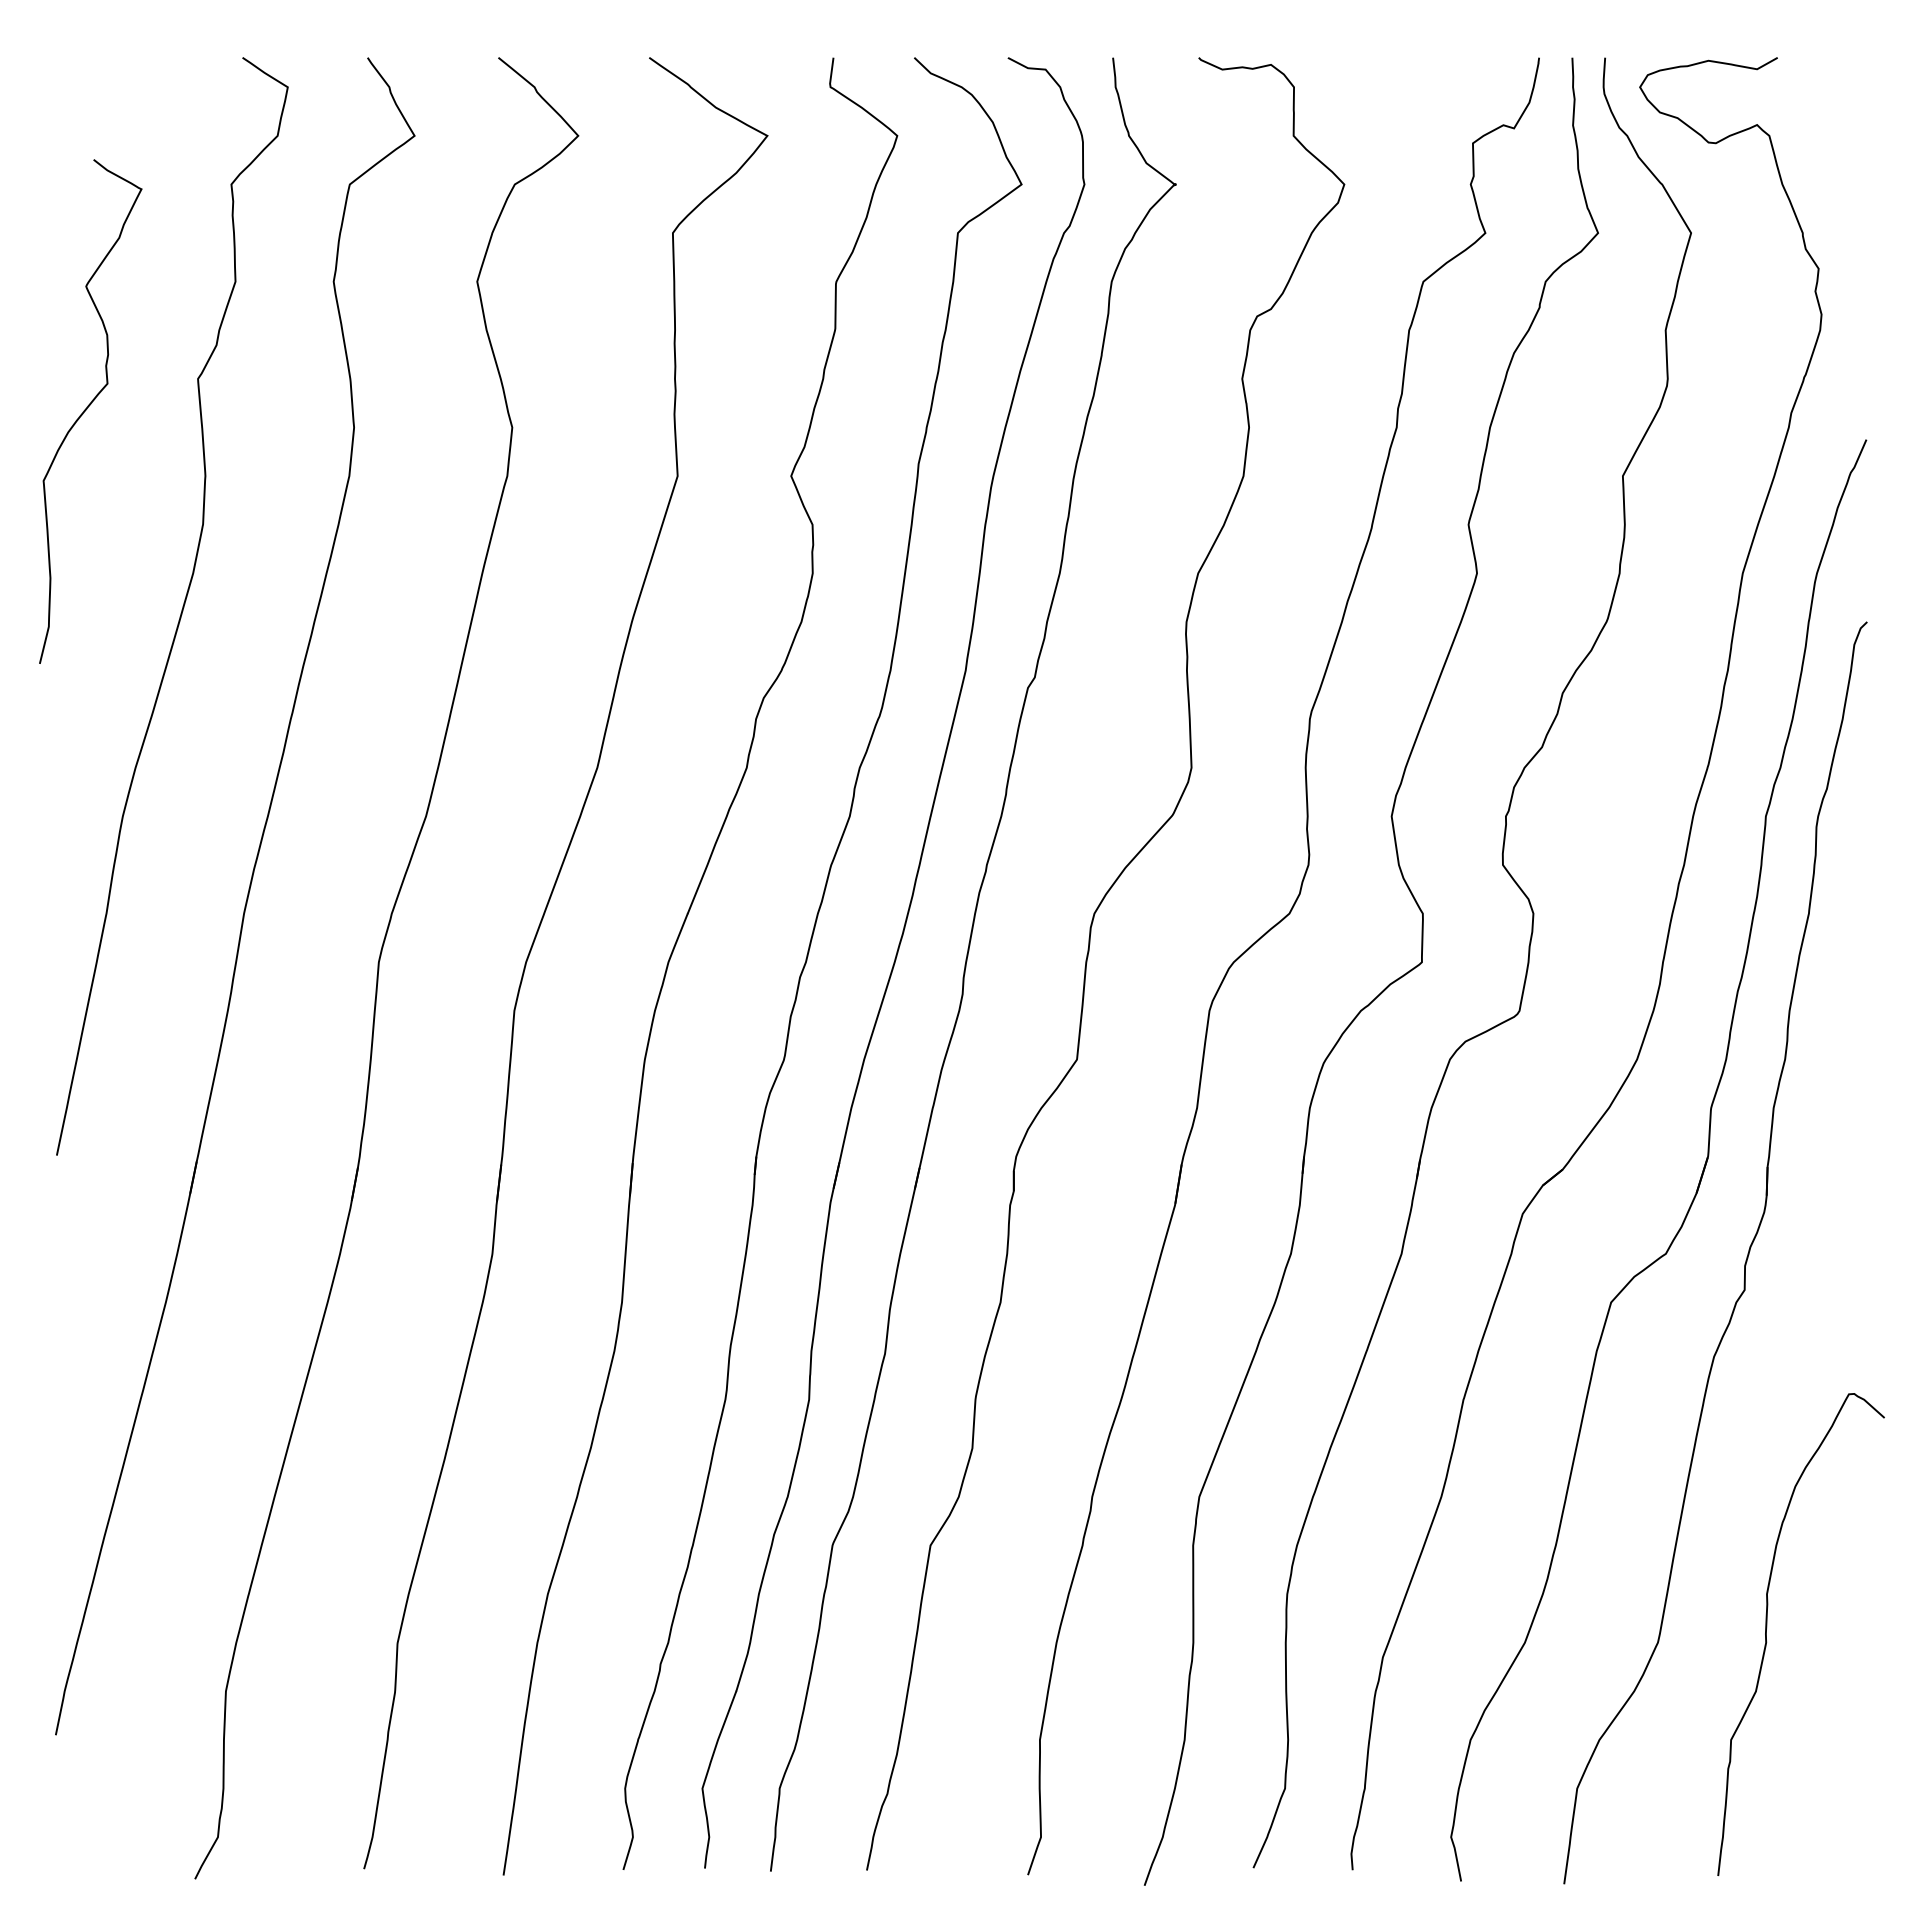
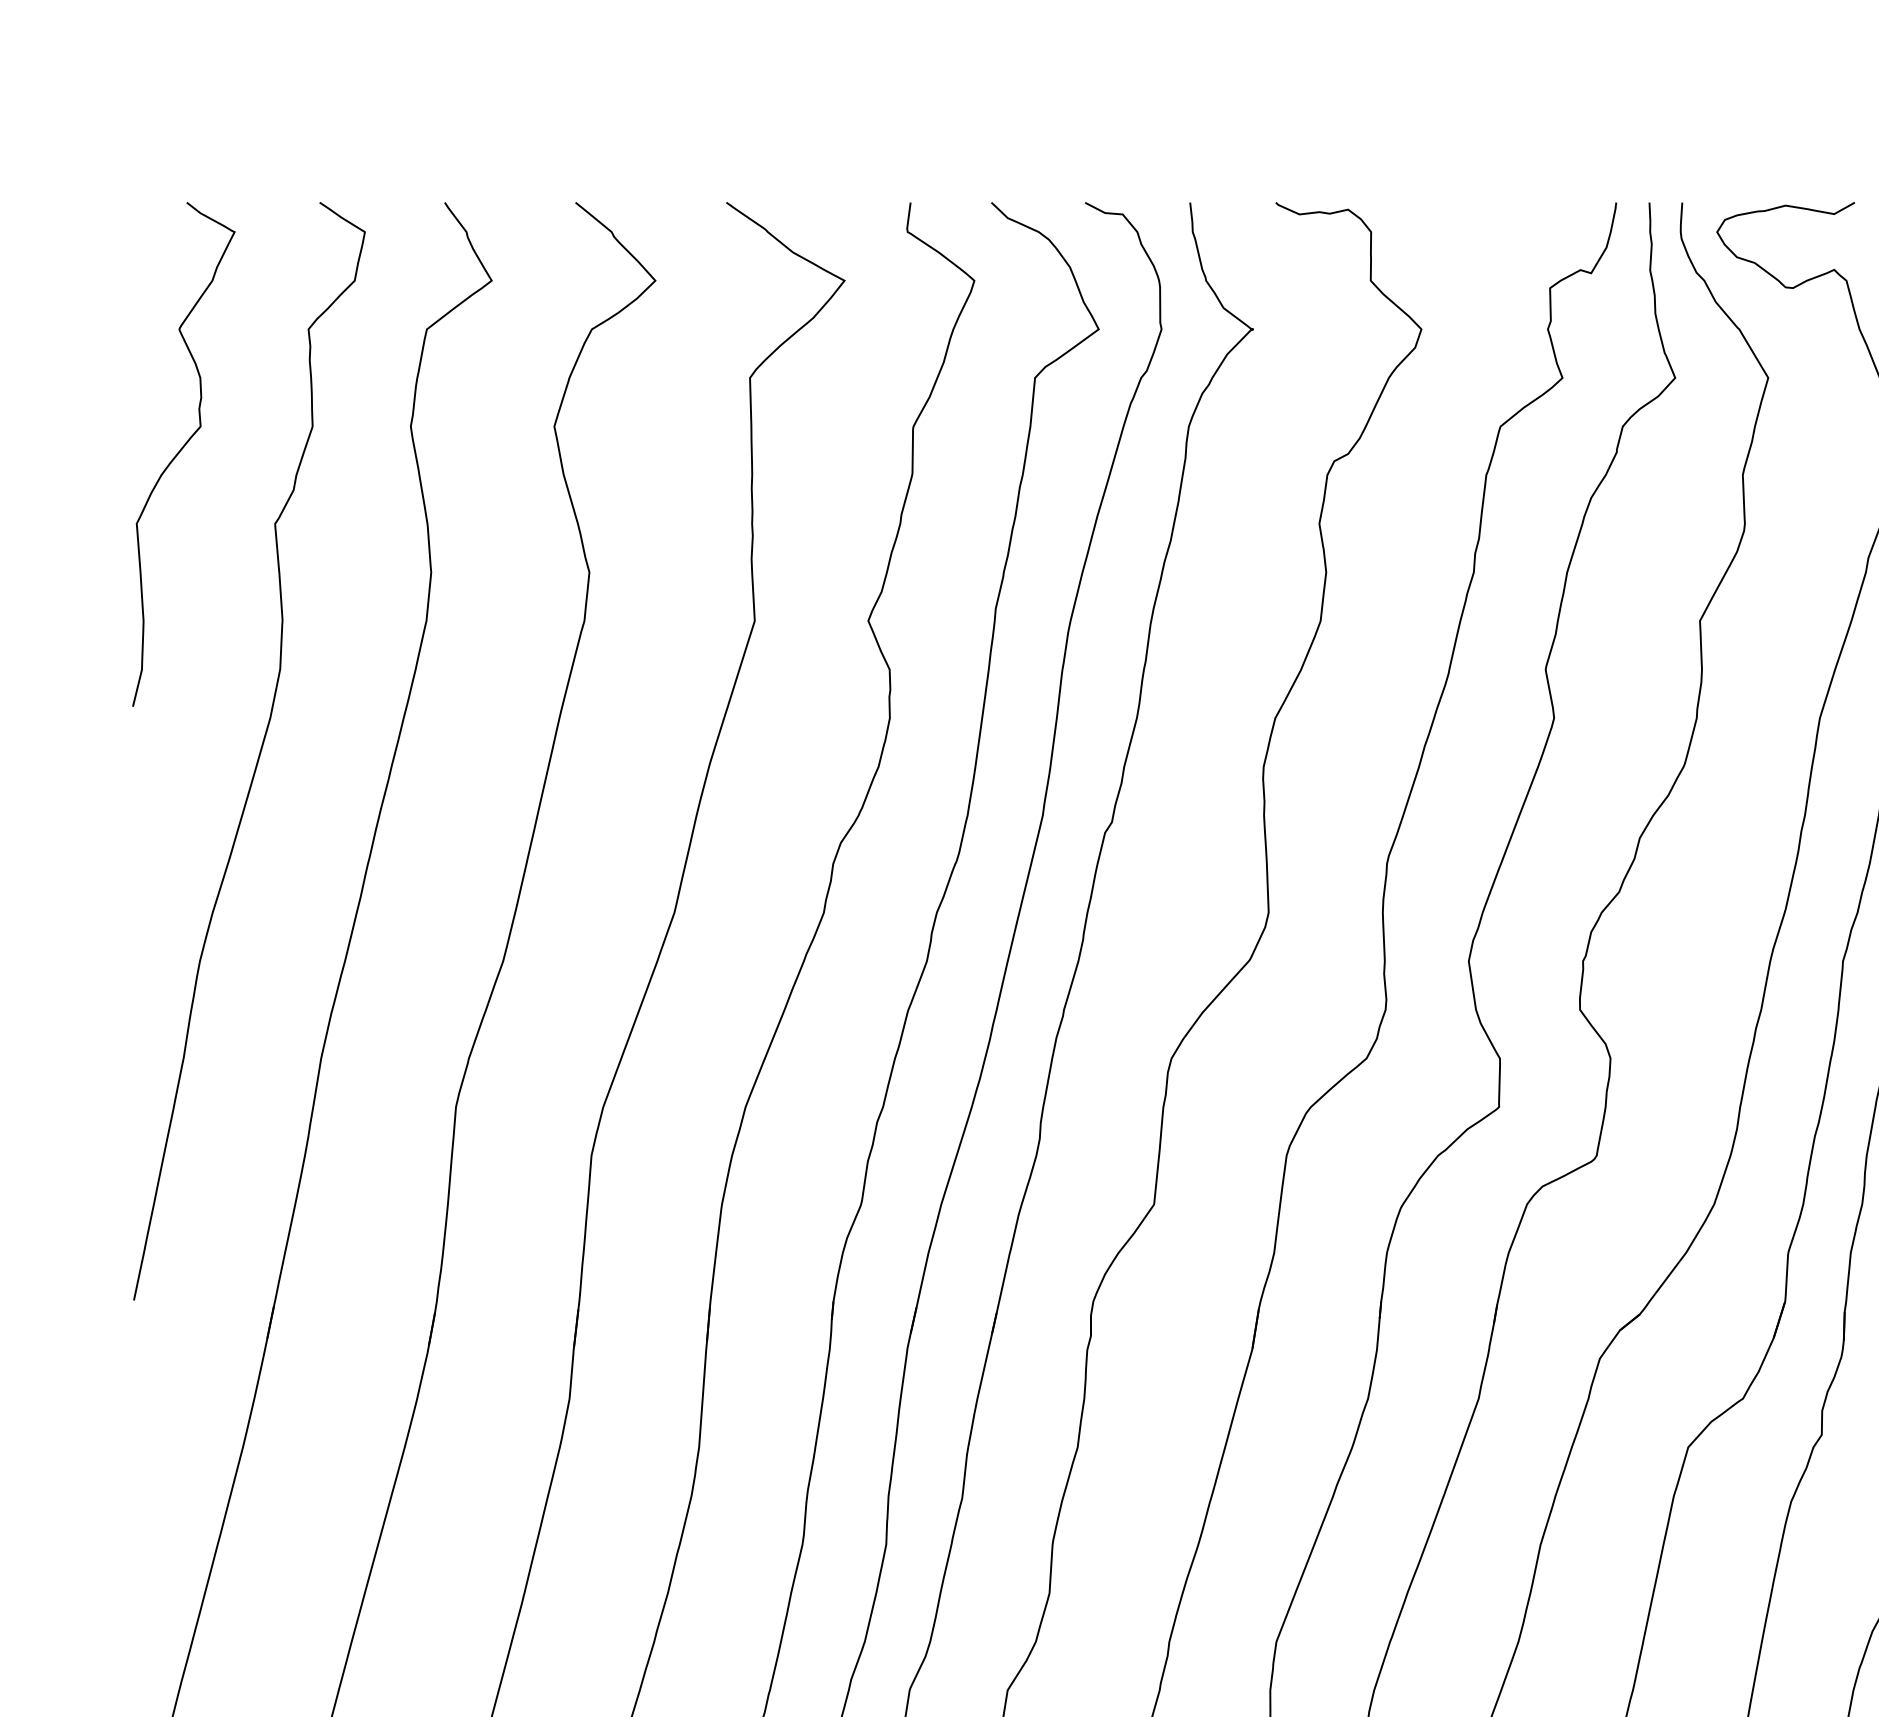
curve: (87, 409) -> (180, 452), moved

